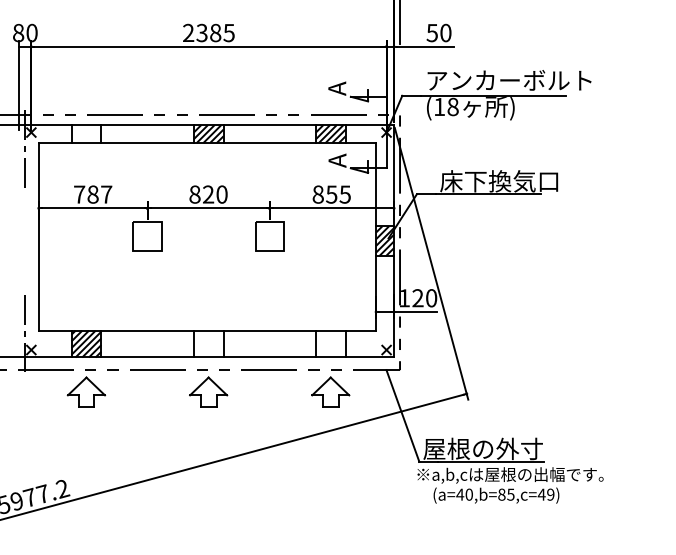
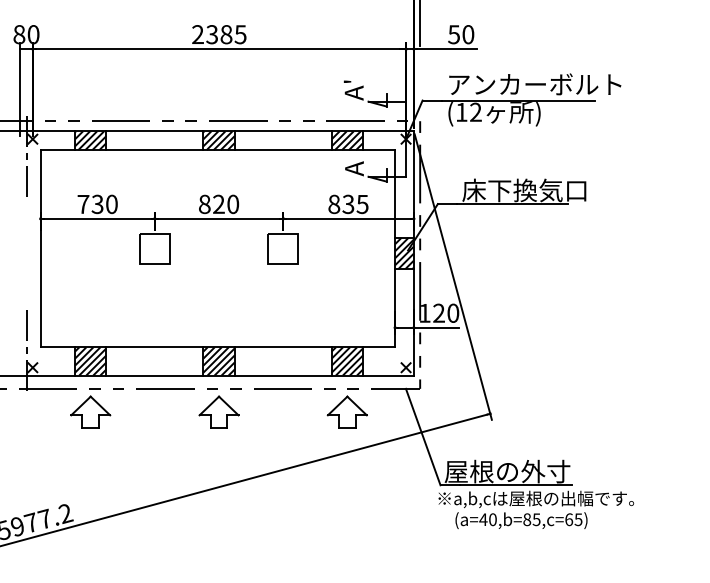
text: (330, 77) -> (347, 81), A -> A'
text: (452, 106) -> (475, 111), (18 -> (12
hatch: (86, 133) -> (90, 140), added
text: (99, 194) -> (104, 204), 787 -> 730
text: (331, 194) -> (348, 204), 855 -> 835
hatch: (208, 343) -> (218, 360), added
hatch: (330, 343) -> (347, 360), added
text: (545, 494) -> (573, 519), (a=40,b=85,c=49) -> (a=40,b=85,c=65)

